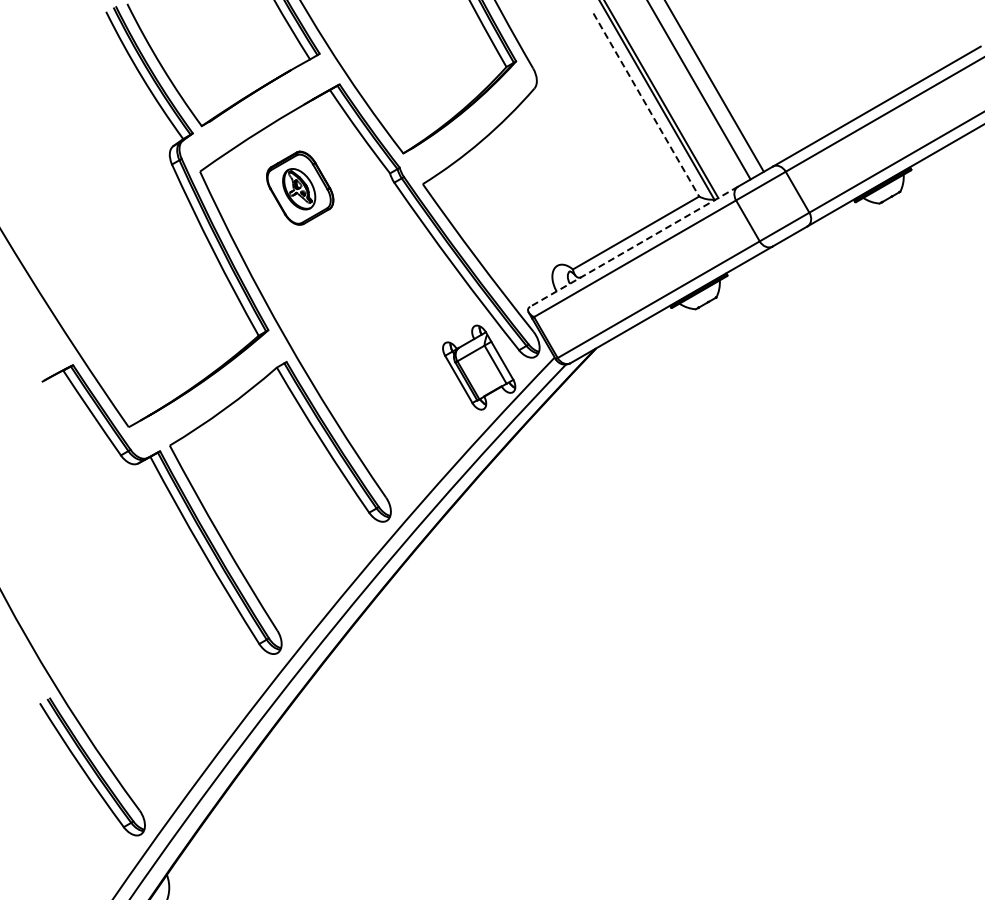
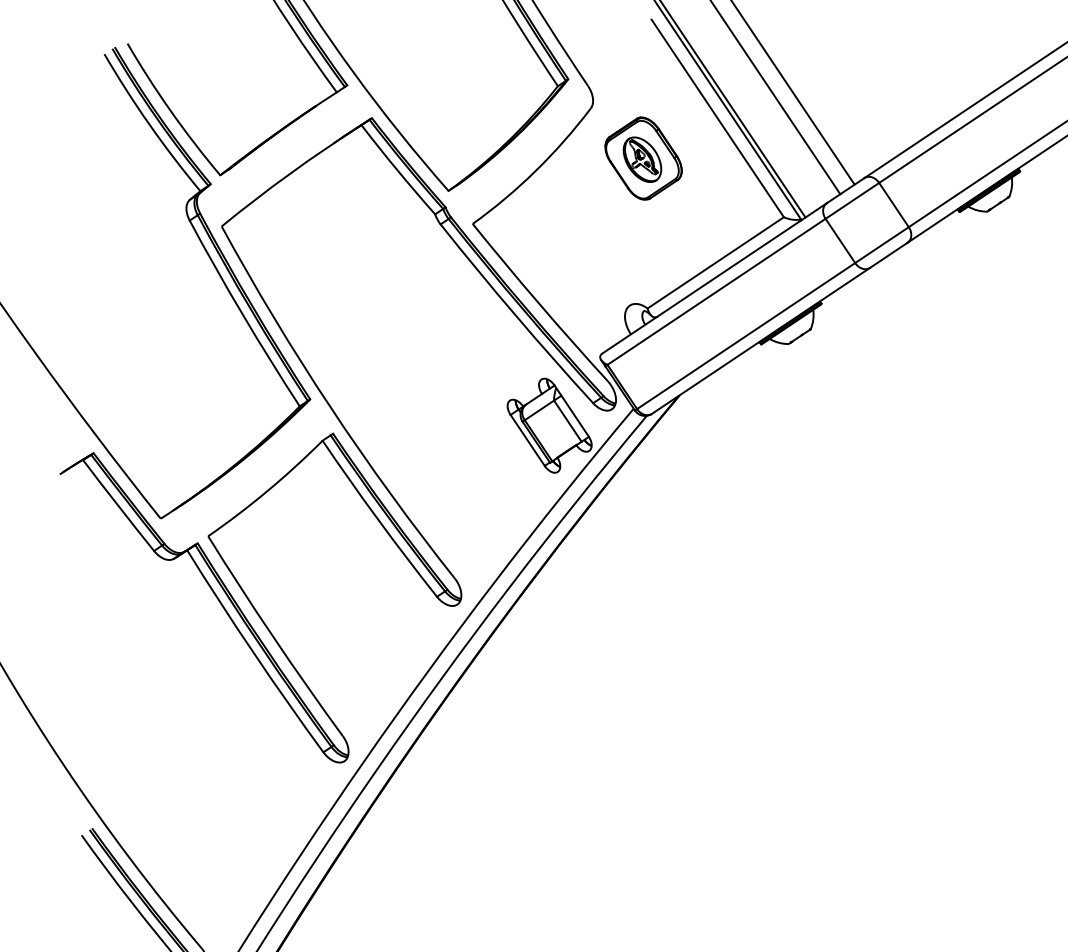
line: (646, 105) -> (717, 118), dashed -> solid
part: (300, 187) -> (643, 157), moved
line: (633, 246) -> (713, 278), dashed -> solid

